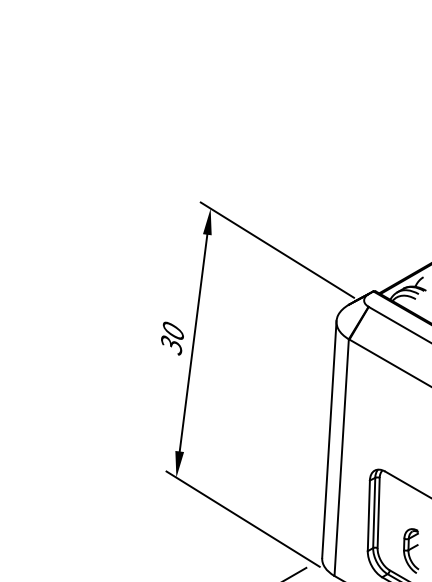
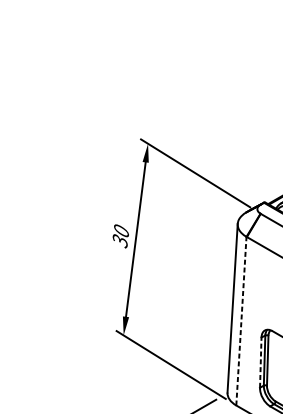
line: (341, 457) -> (241, 321), solid -> dashed
line: (368, 515) -> (260, 362), solid -> dashed

